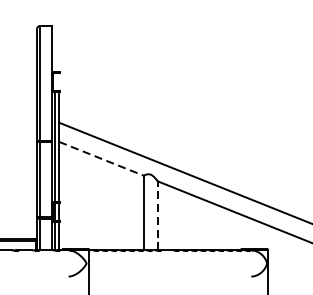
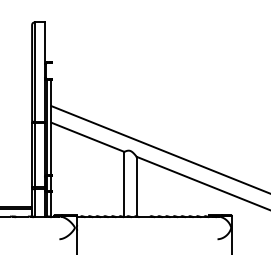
line: (102, 159) -> (88, 137), dashed -> solid
line: (157, 215) -> (136, 186), dashed -> solid

